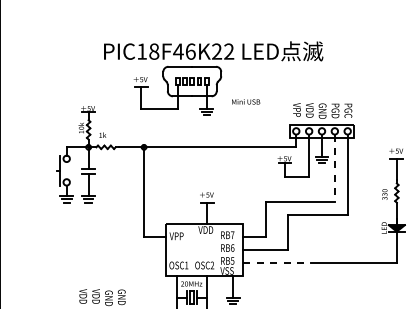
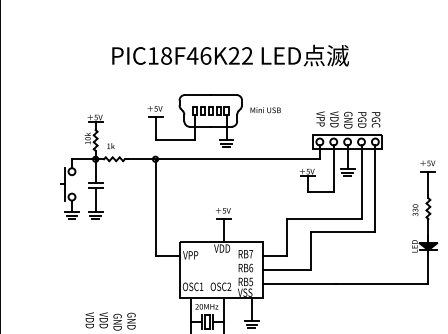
part: (177, 90) -> (194, 120), moved
line: (334, 168) -> (361, 182), dashed -> solid
line: (277, 262) -> (299, 283), dashed -> solid

